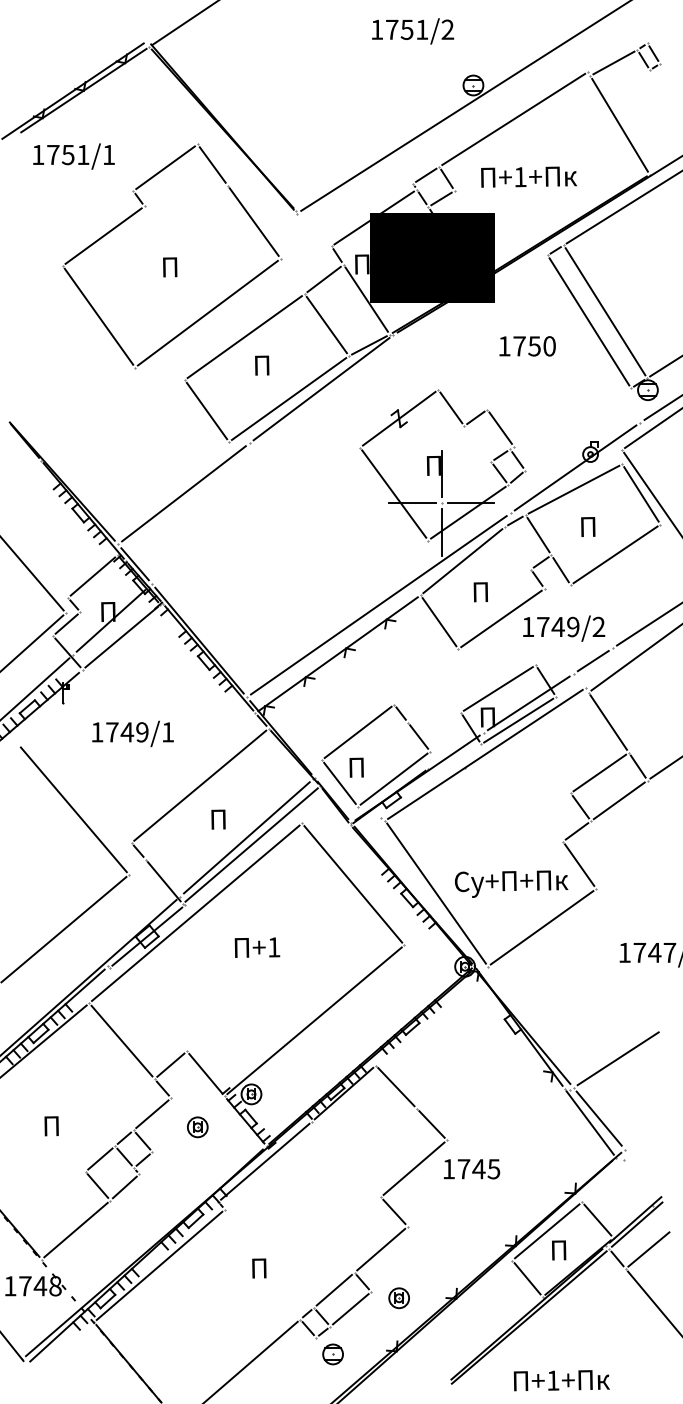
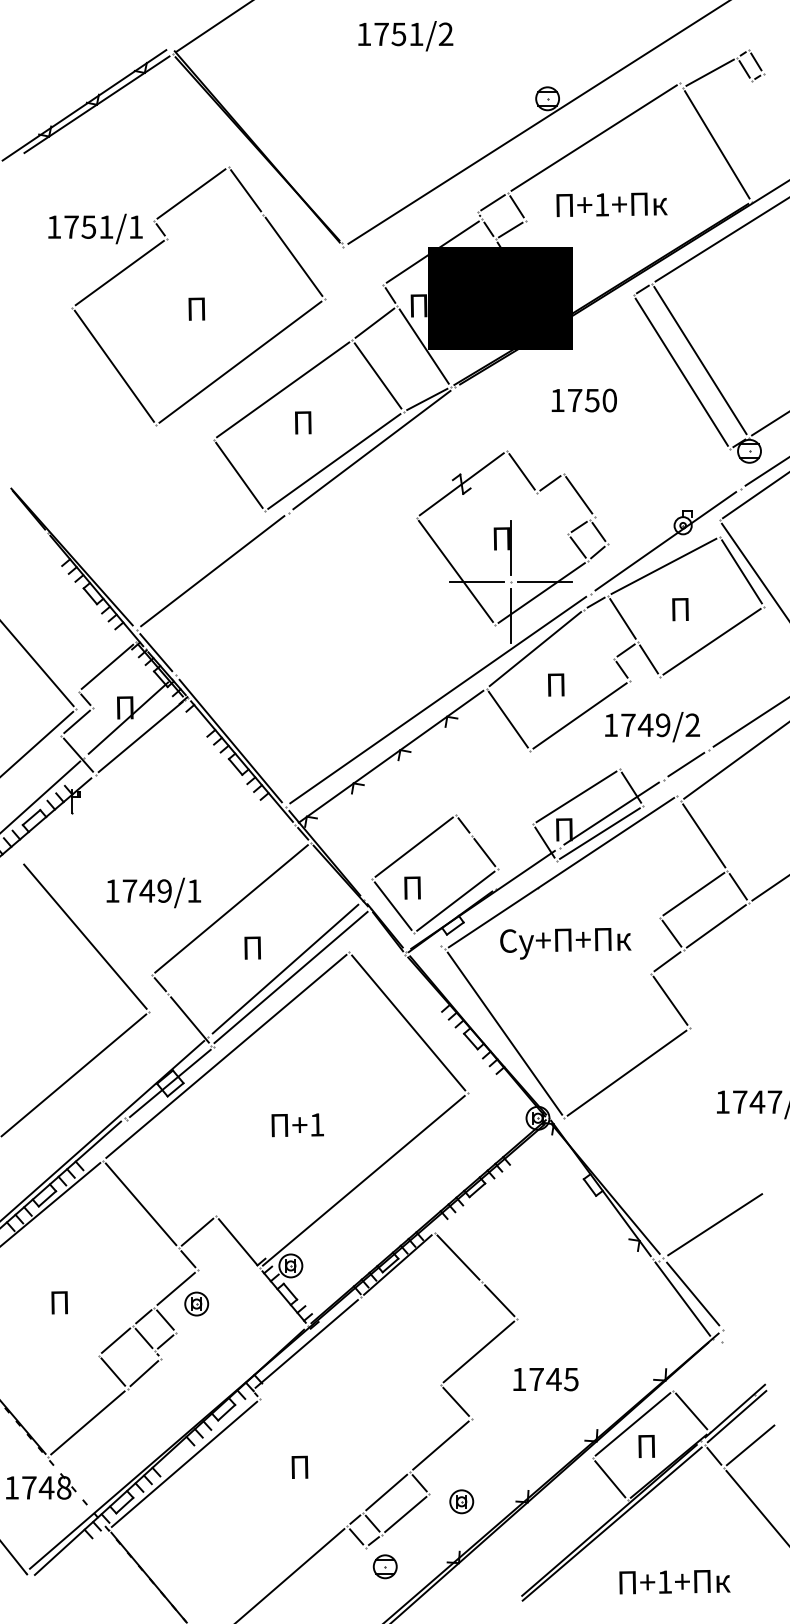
text: (412, 31) -> (405, 36), moved
text: (73, 156) -> (95, 228), moved
text: (526, 346) -> (583, 400), moved
text: (132, 733) -> (153, 892), moved
text: (511, 883) -> (565, 943), moved
text: (257, 947) -> (297, 1125), moved
part: (197, 1126) -> (196, 1303), moved
text: (471, 1169) -> (545, 1379), moved
text: (561, 1380) -> (674, 1582), moved

